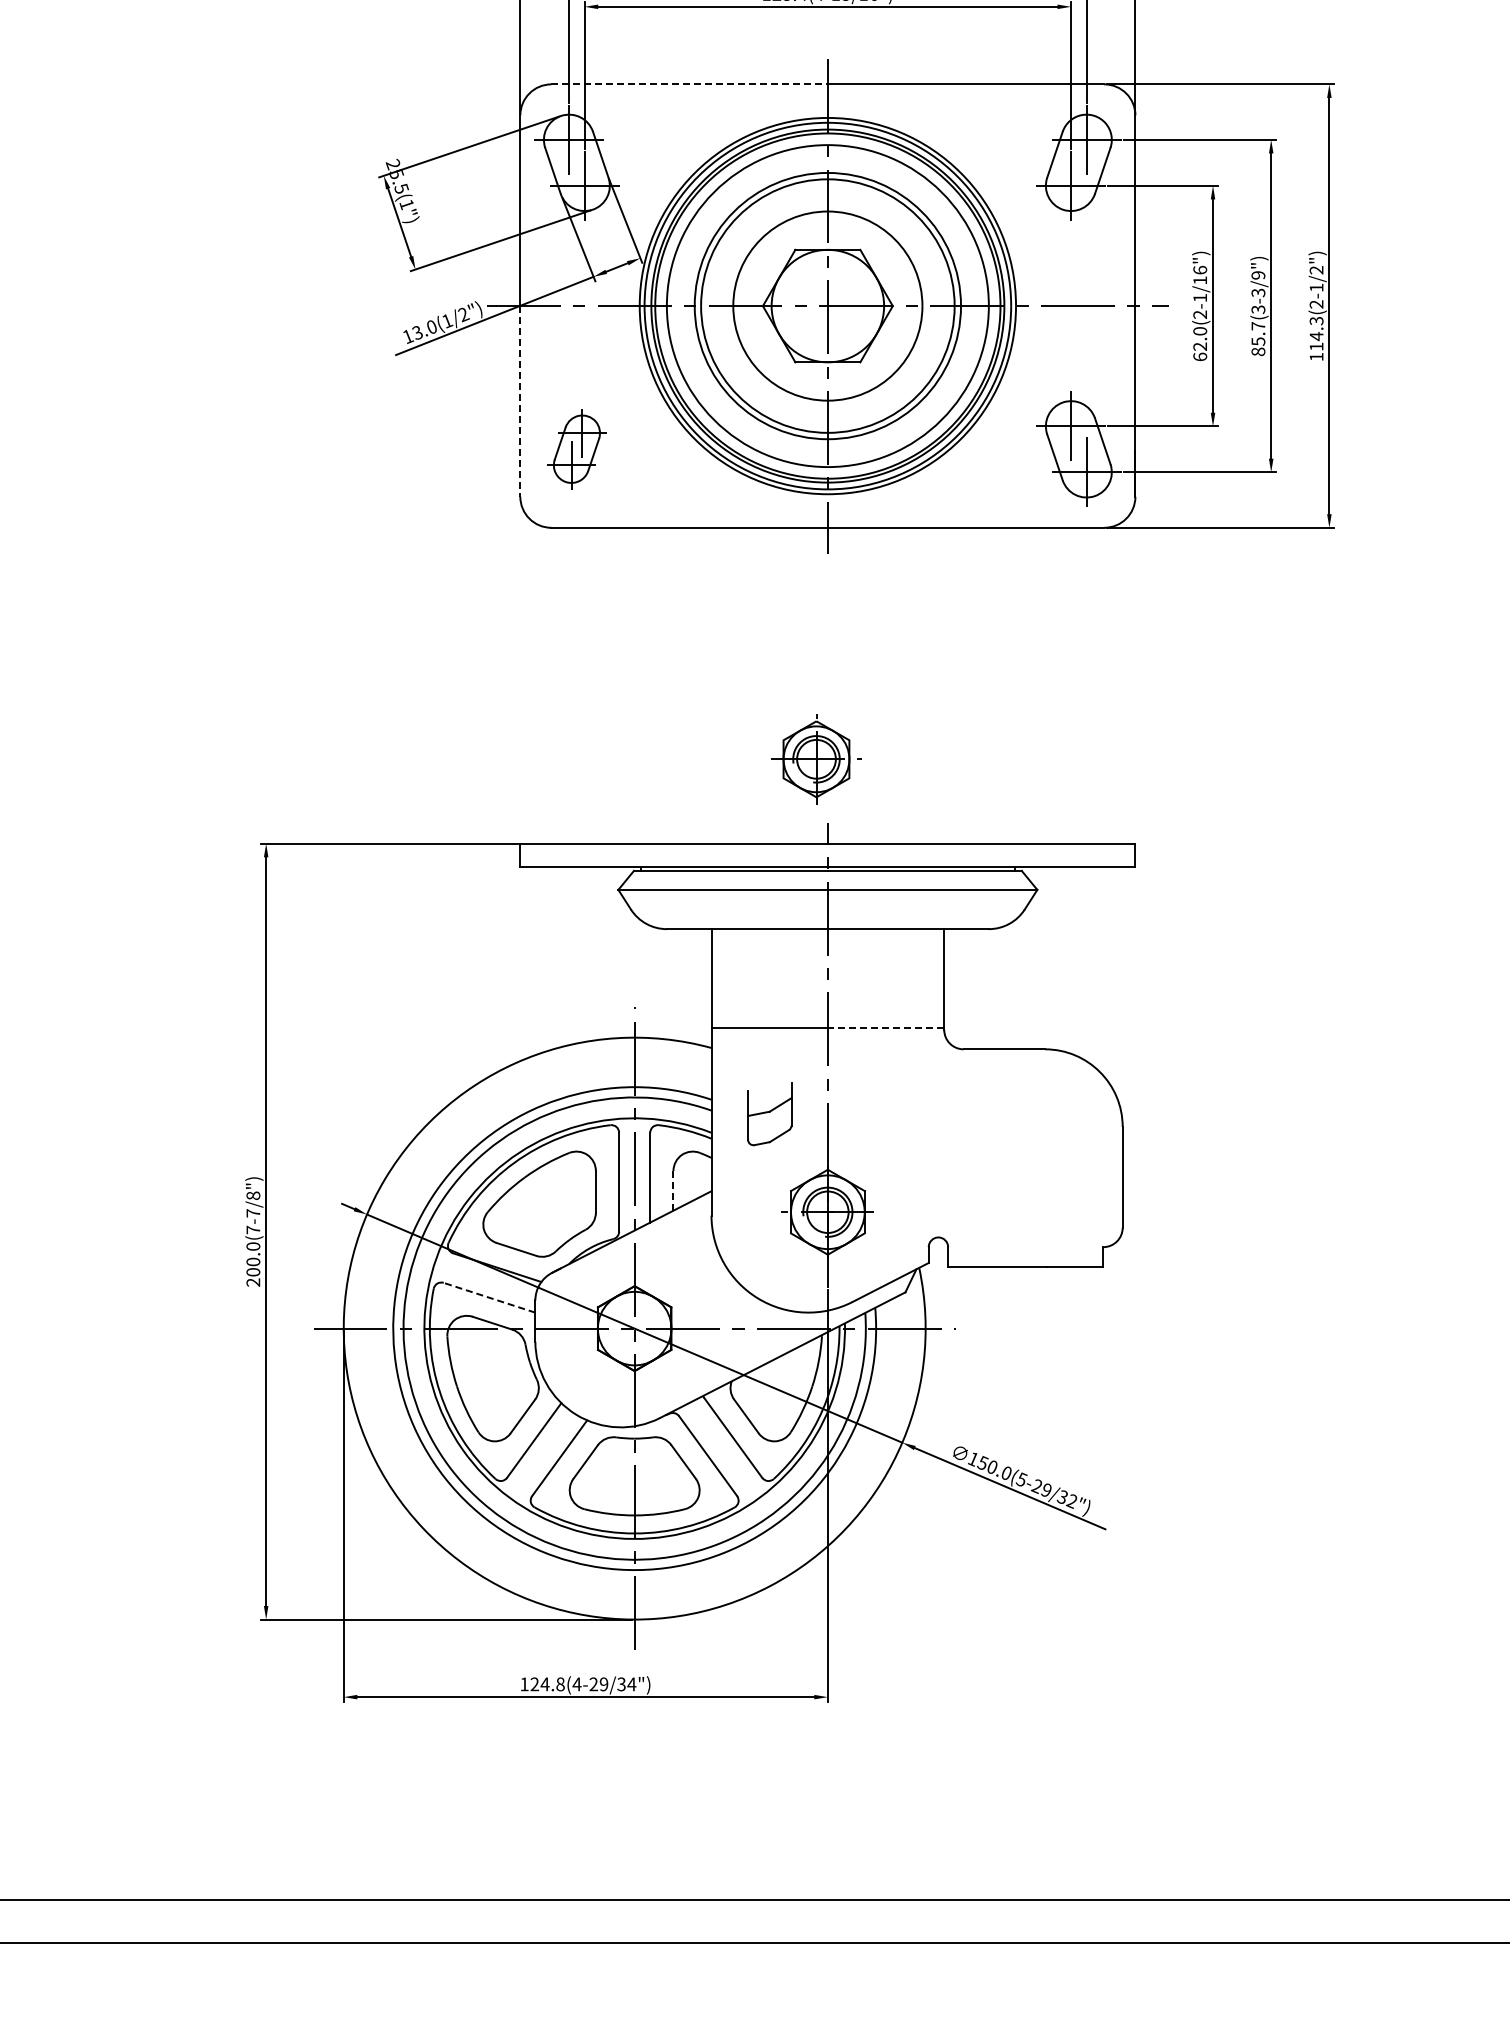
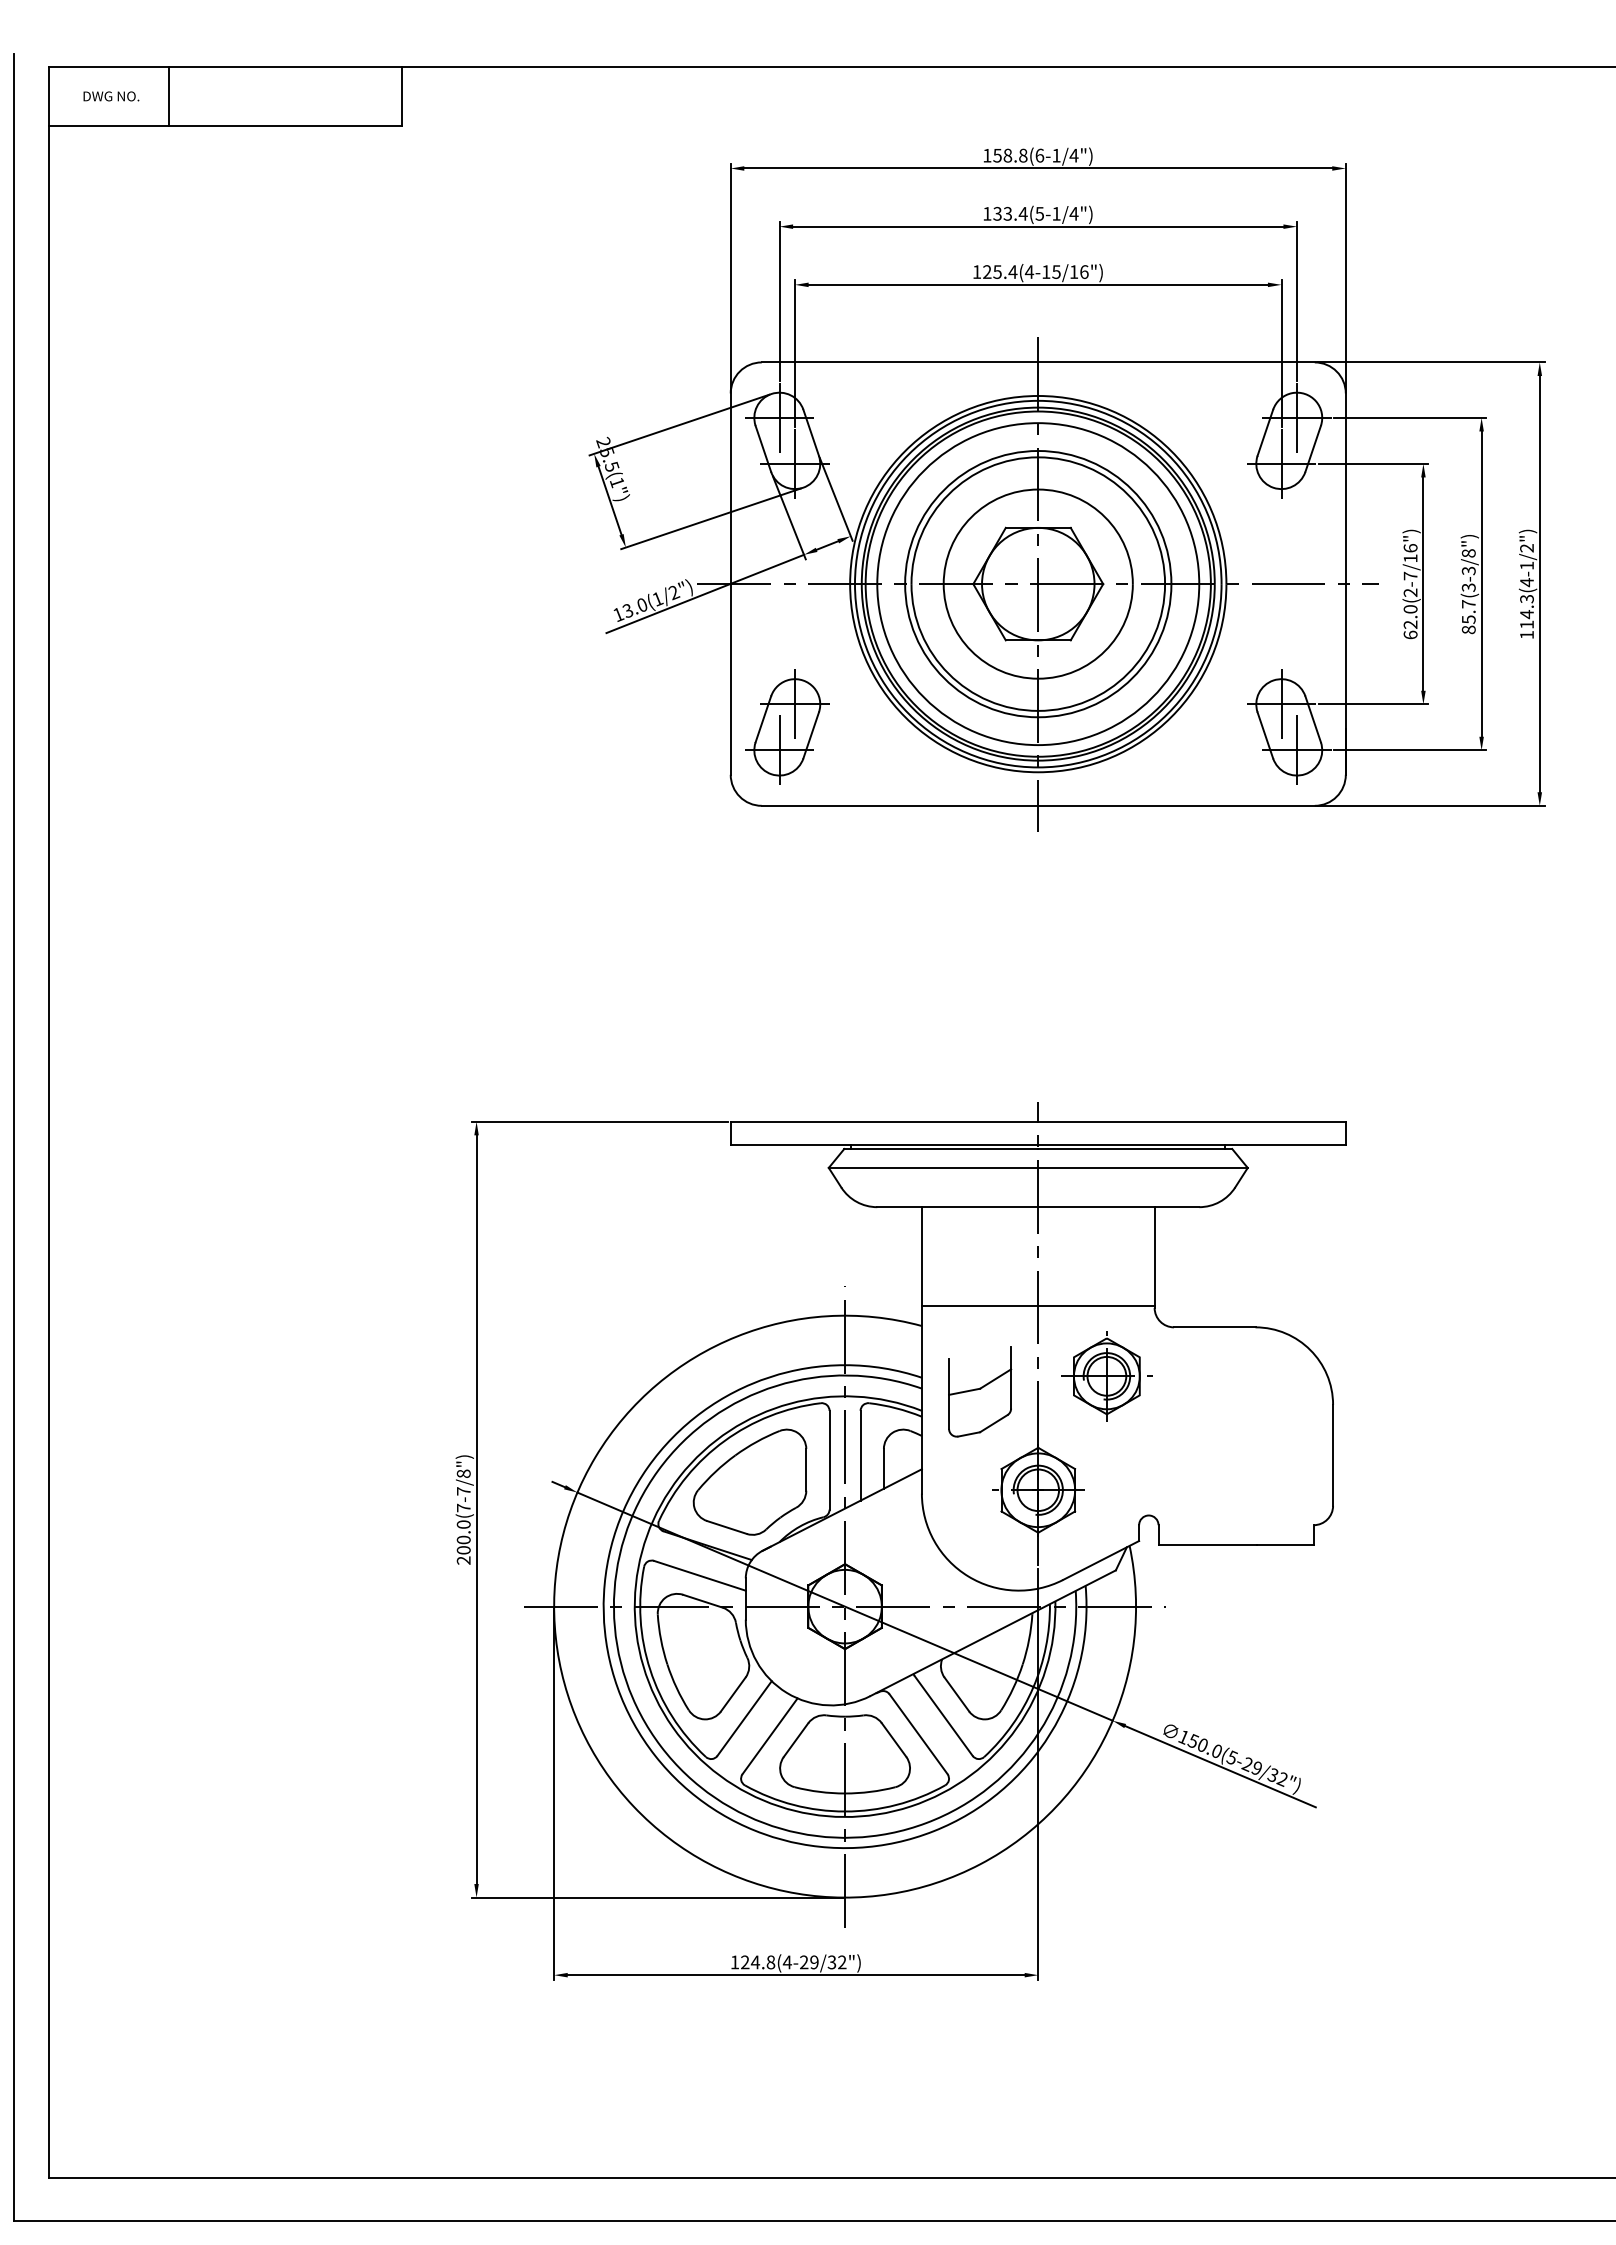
line: (690, 84) -> (900, 362), dashed -> solid
text: (1258, 275) -> (1468, 553), 85.7(3-3/9") -> 85.7(3-3/8")
text: (1200, 297) -> (1410, 575), 62.0(2-1/16") -> 62.0(2-7/16")
text: (1316, 304) -> (1526, 582), 114.3(2-1/2") -> 114.3(4-1/2")
line: (520, 401) -> (730, 679), dashed -> solid
part: (577, 448) -> (787, 726), size x1.43
part: (816, 759) -> (1106, 1376), moved
line: (885, 1027) -> (1095, 1305), dashed -> solid
part: (770, 1113) -> (980, 1391), size x1.43
line: (673, 1190) -> (883, 1468), dashed -> solid
line: (489, 1297) -> (699, 1575), dashed -> solid
text: (631, 1684) -> (841, 1962), 124.8(4-29/34") -> 124.8(4-29/32")

